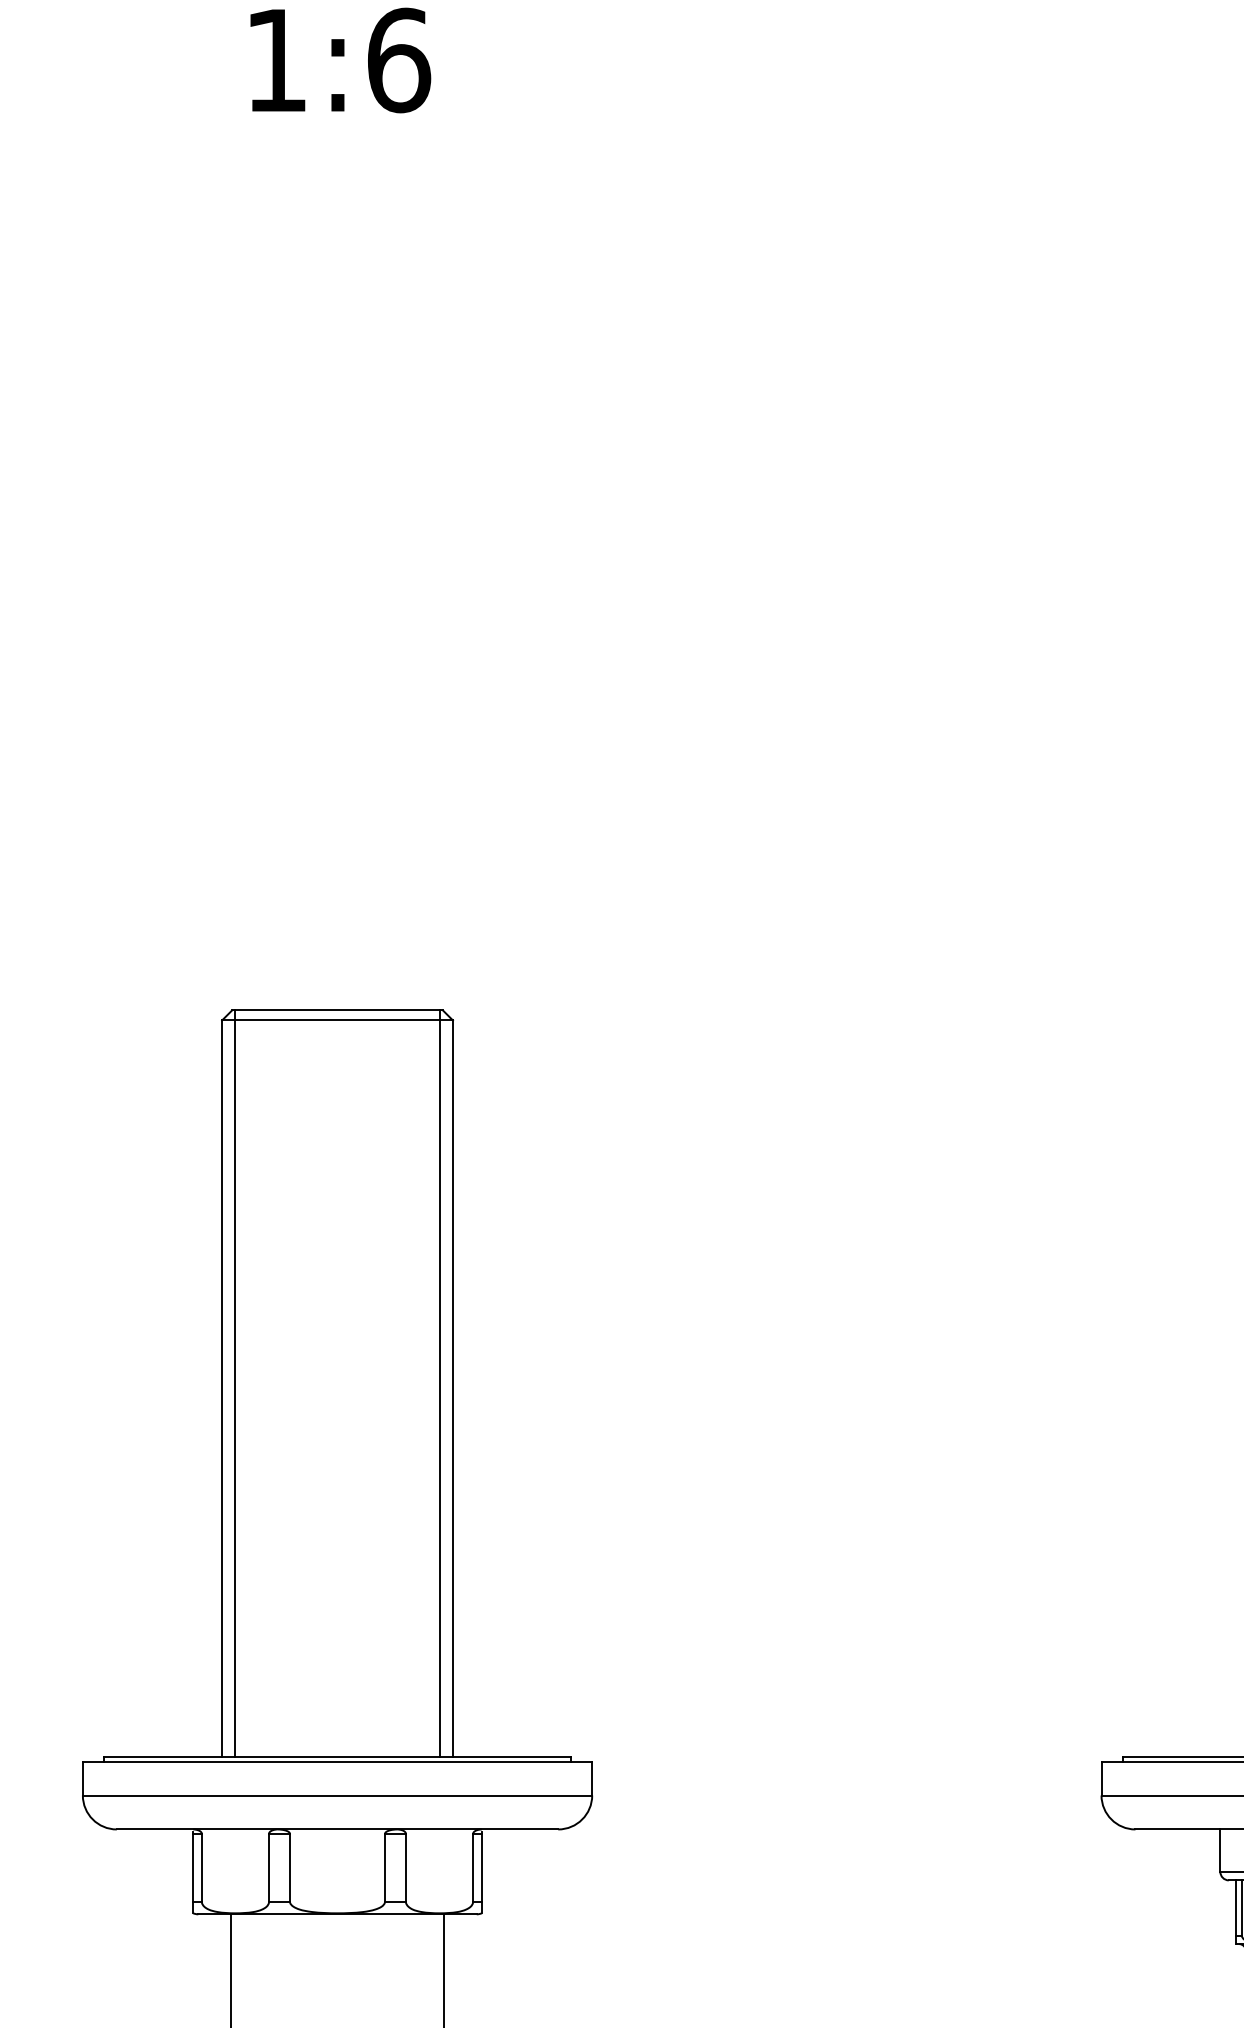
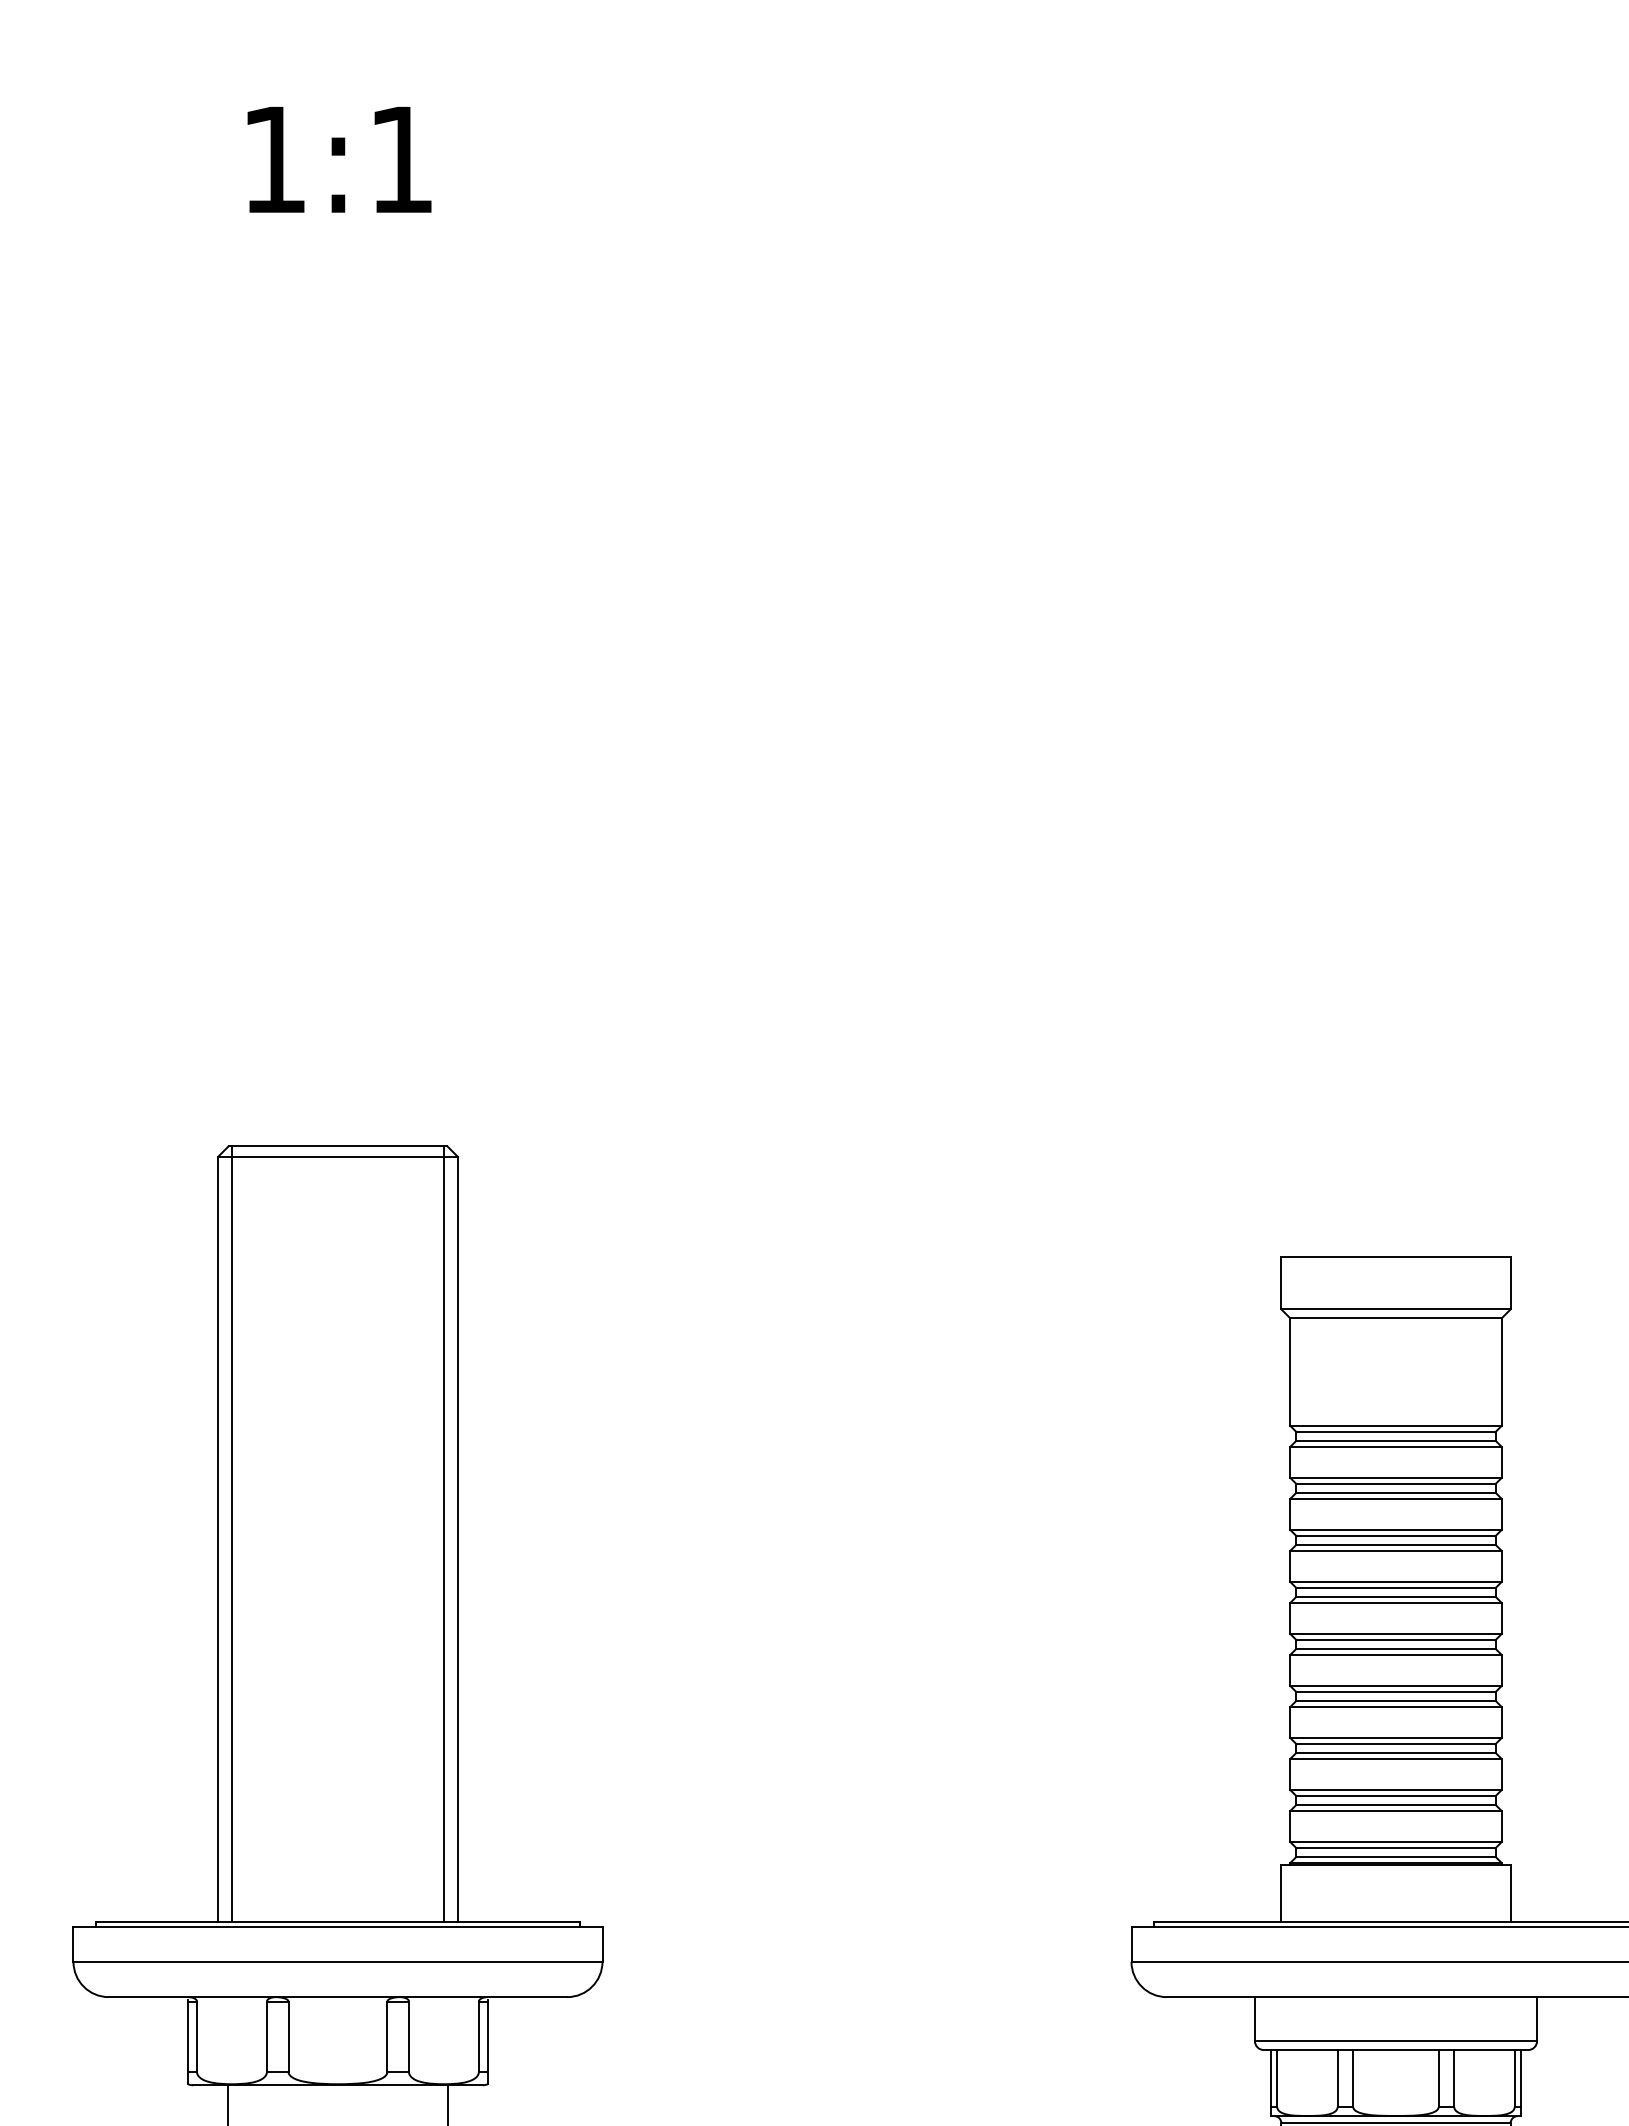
text: (399, 60) -> (402, 159), 1:6 -> 1:1

